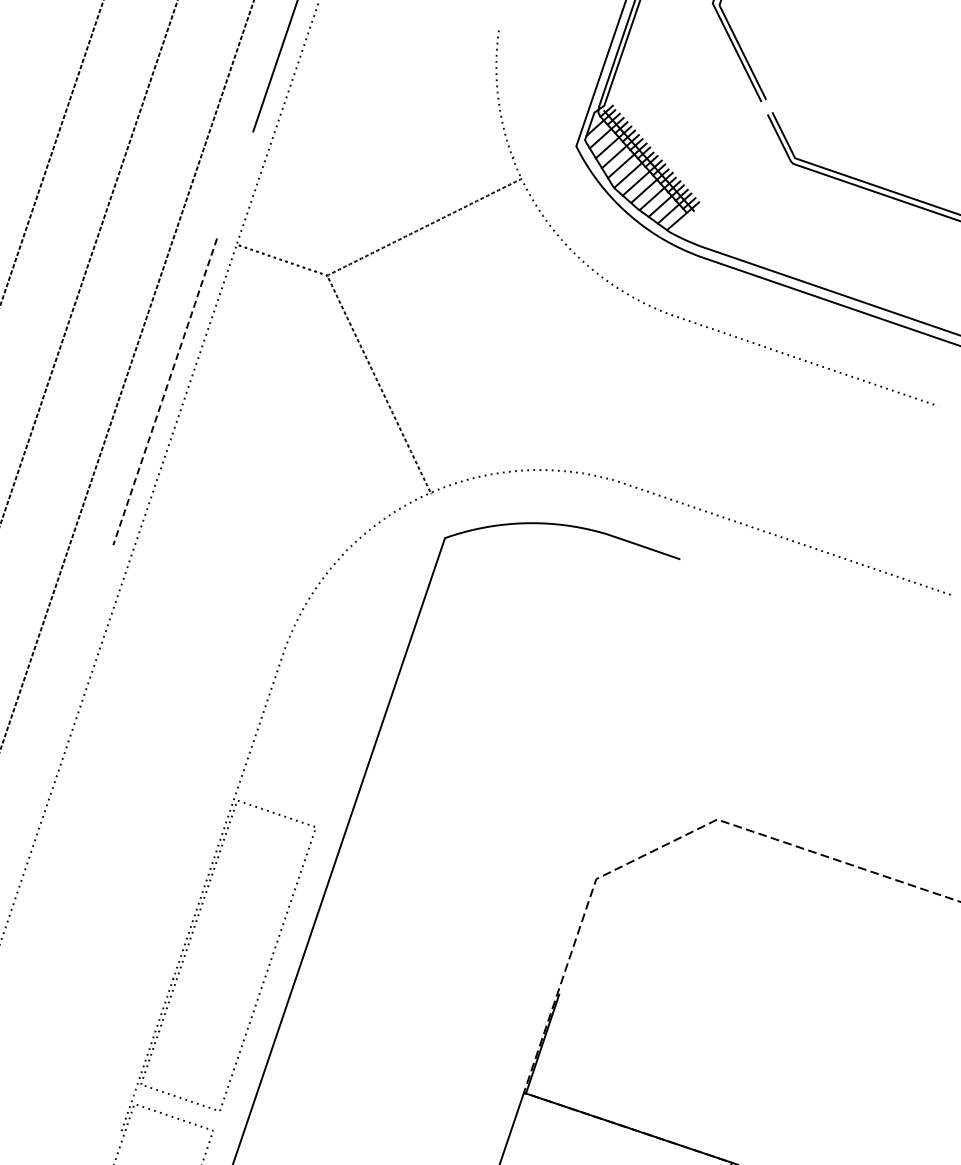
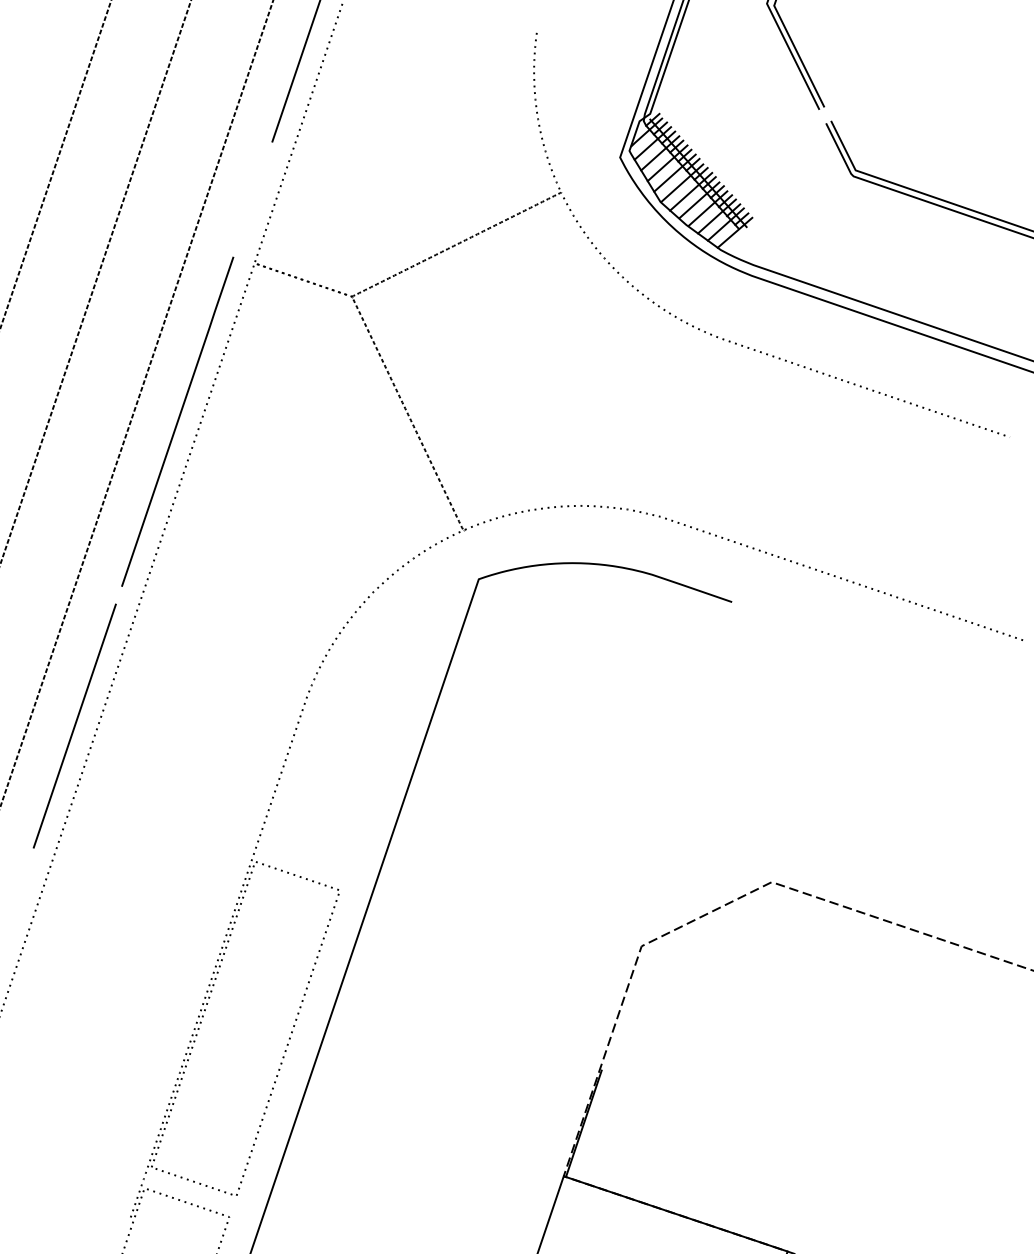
line: (165, 390) -> (177, 420), dashed -> solid
line: (69, 674) -> (74, 726), added

